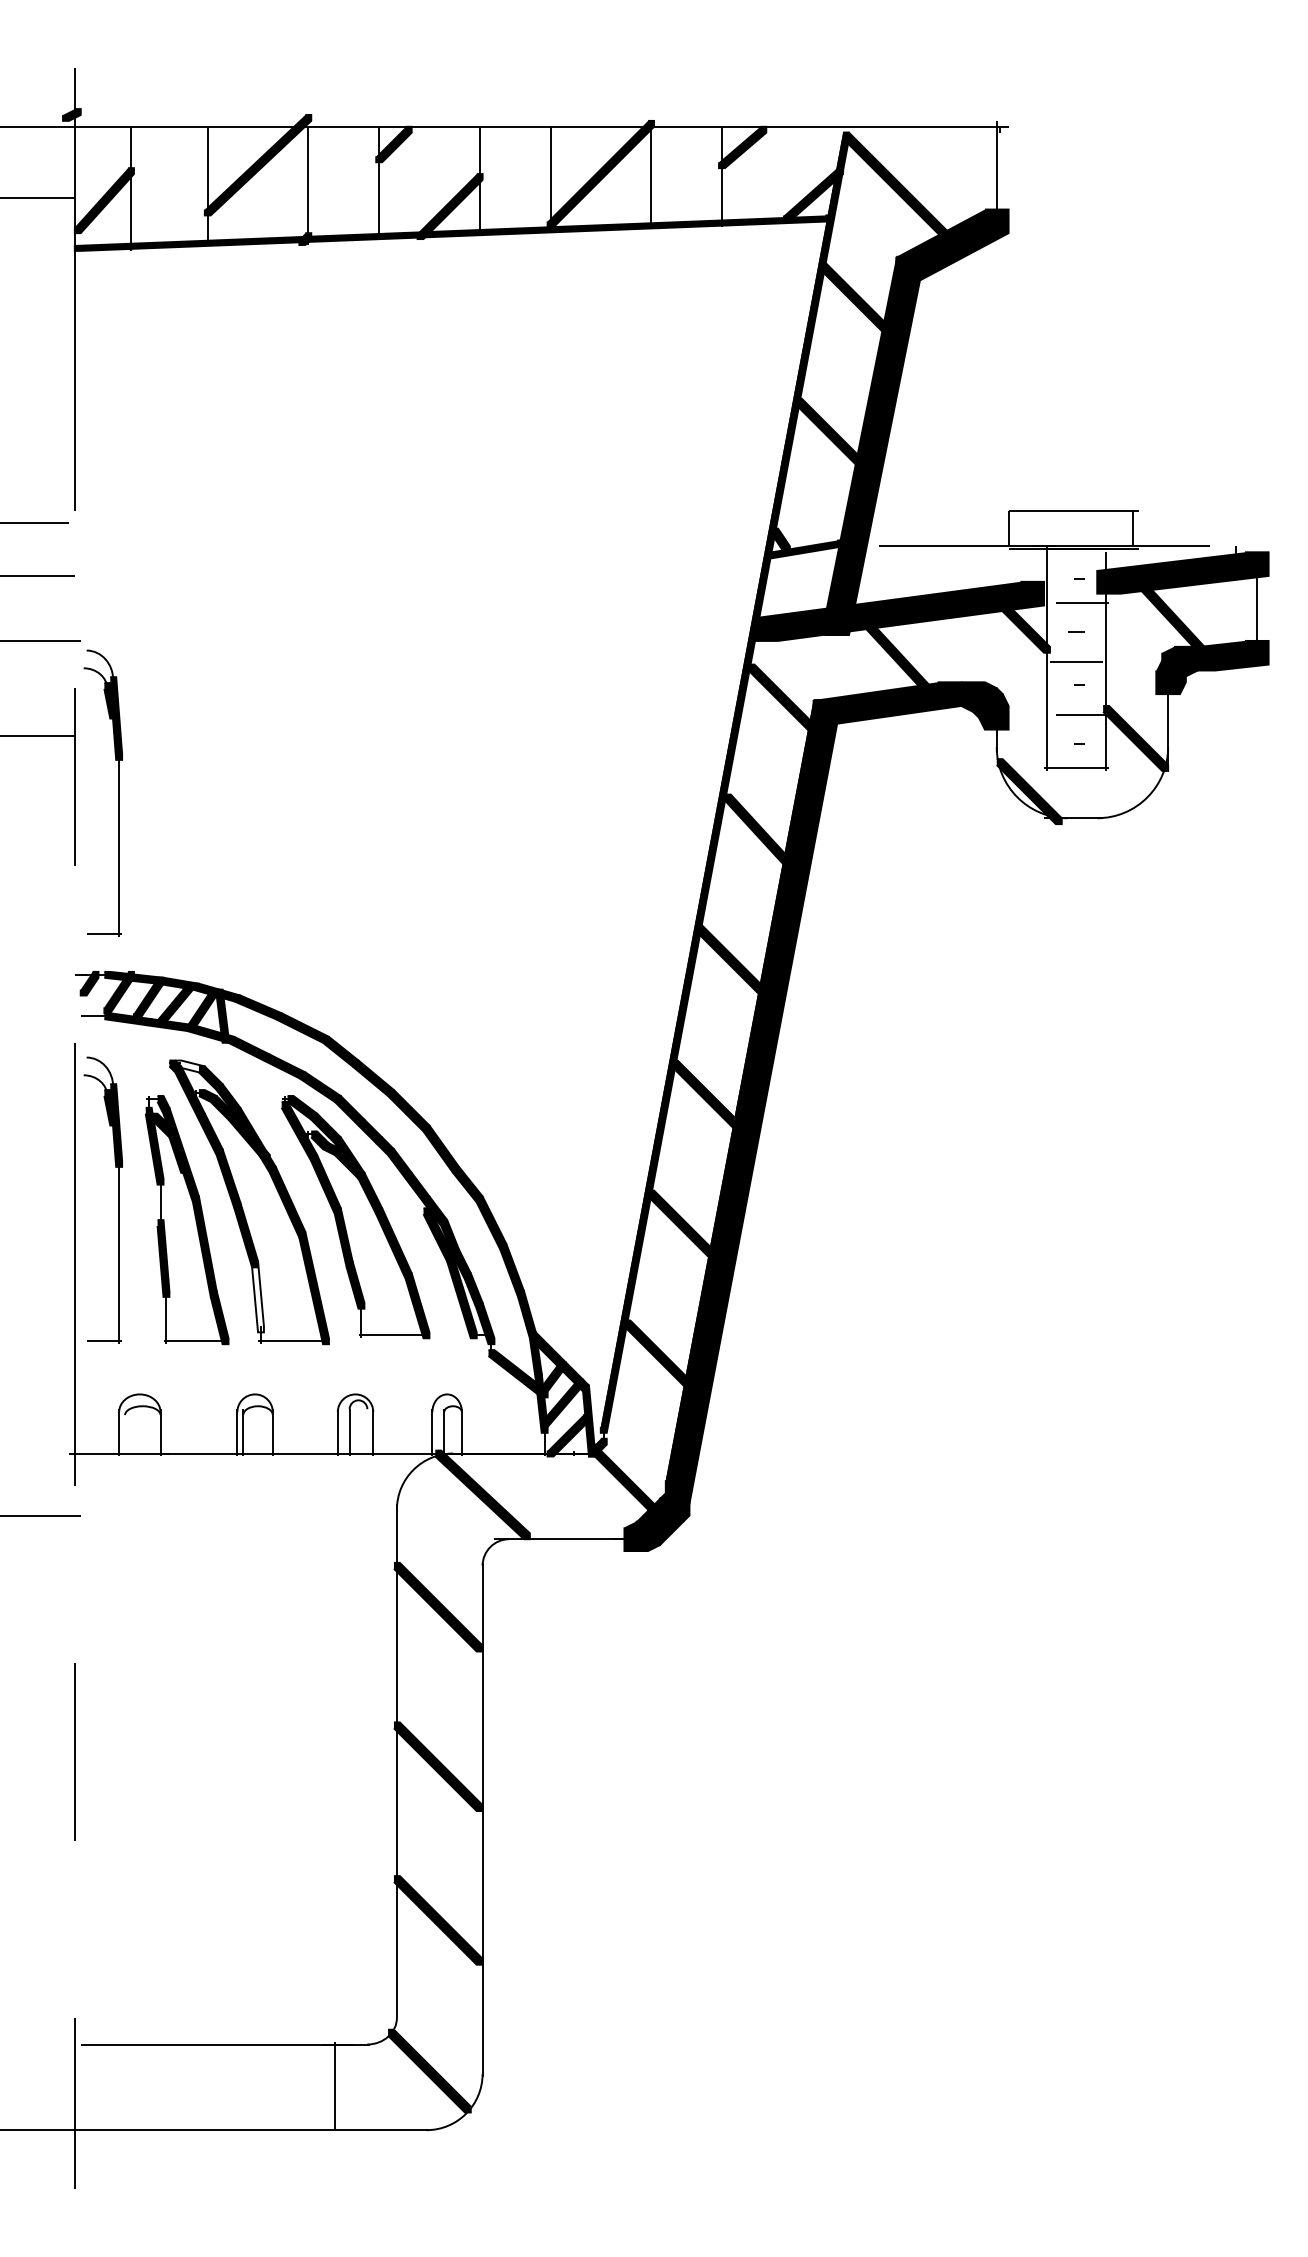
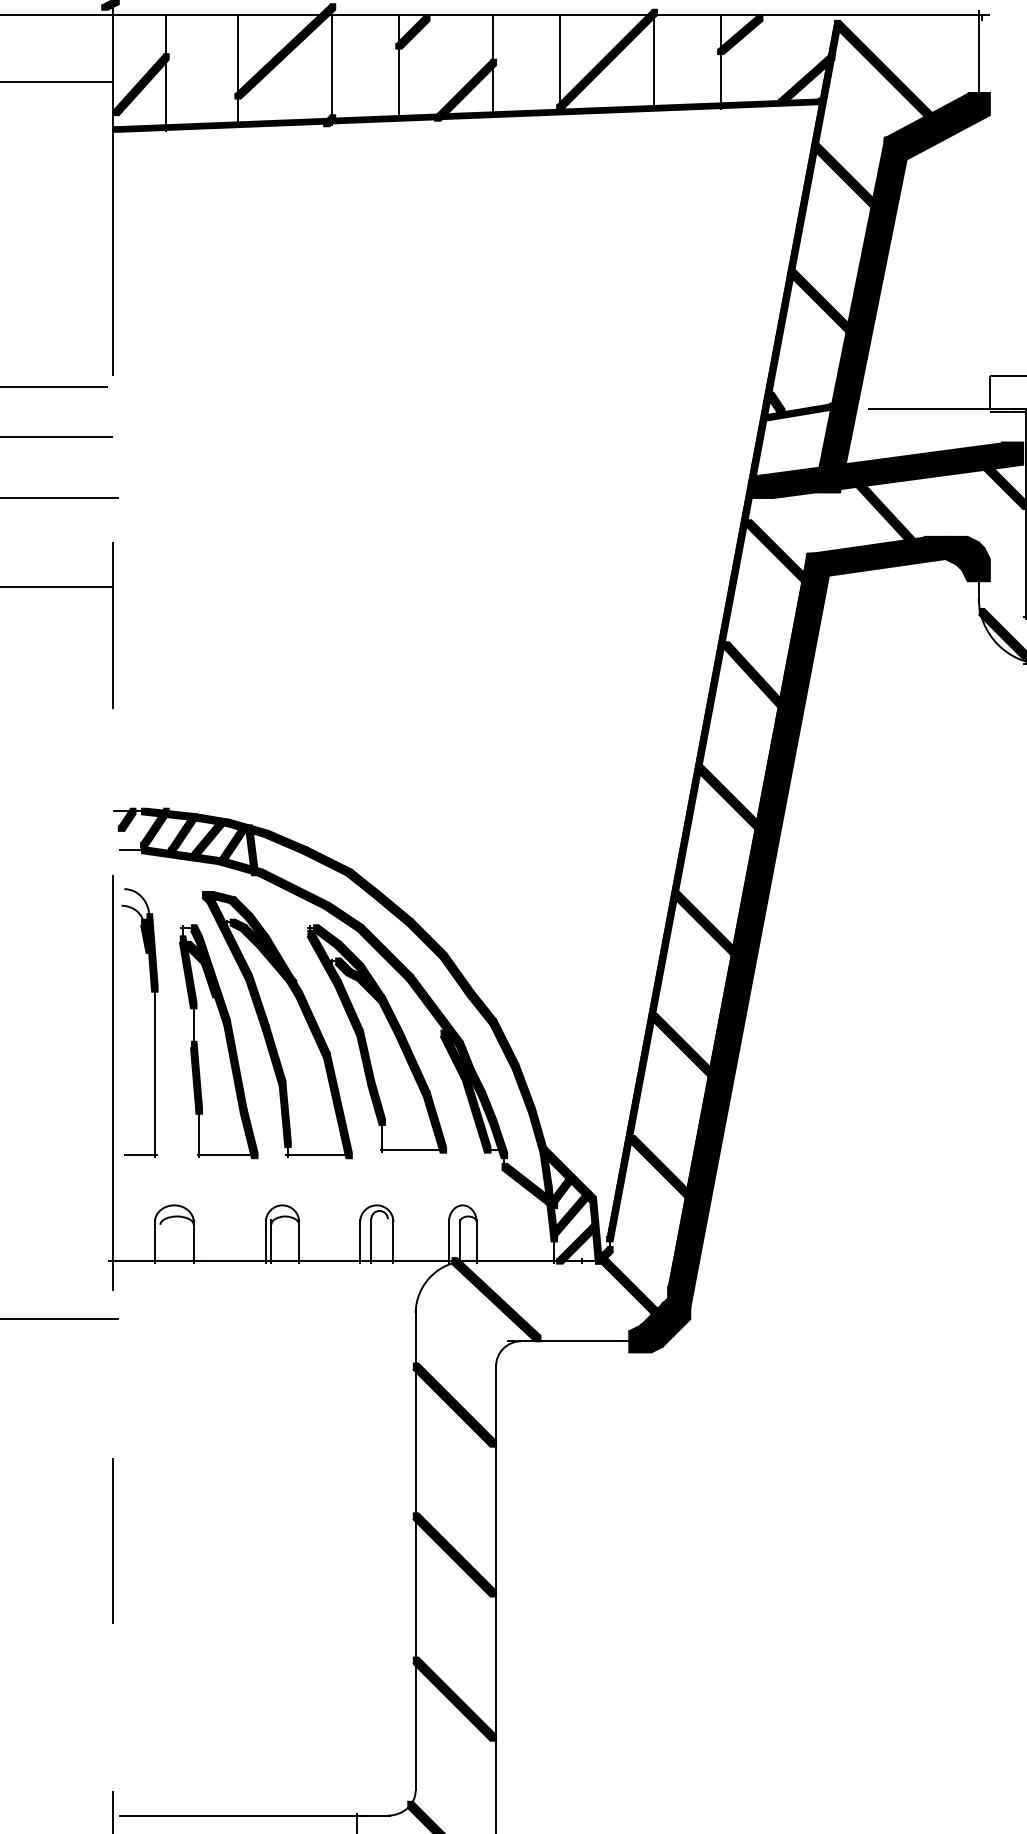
part: (118, 792) -> (154, 640), removed
fill: (189, 1066) -> (220, 897), added
fill: (257, 1296) -> (284, 1113), added

